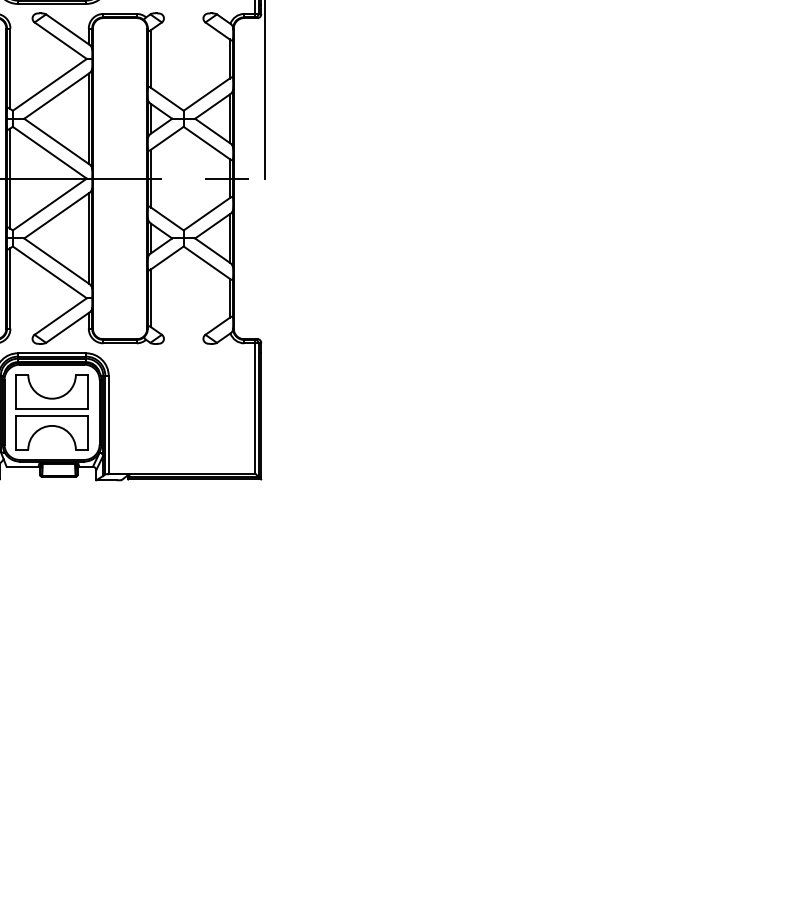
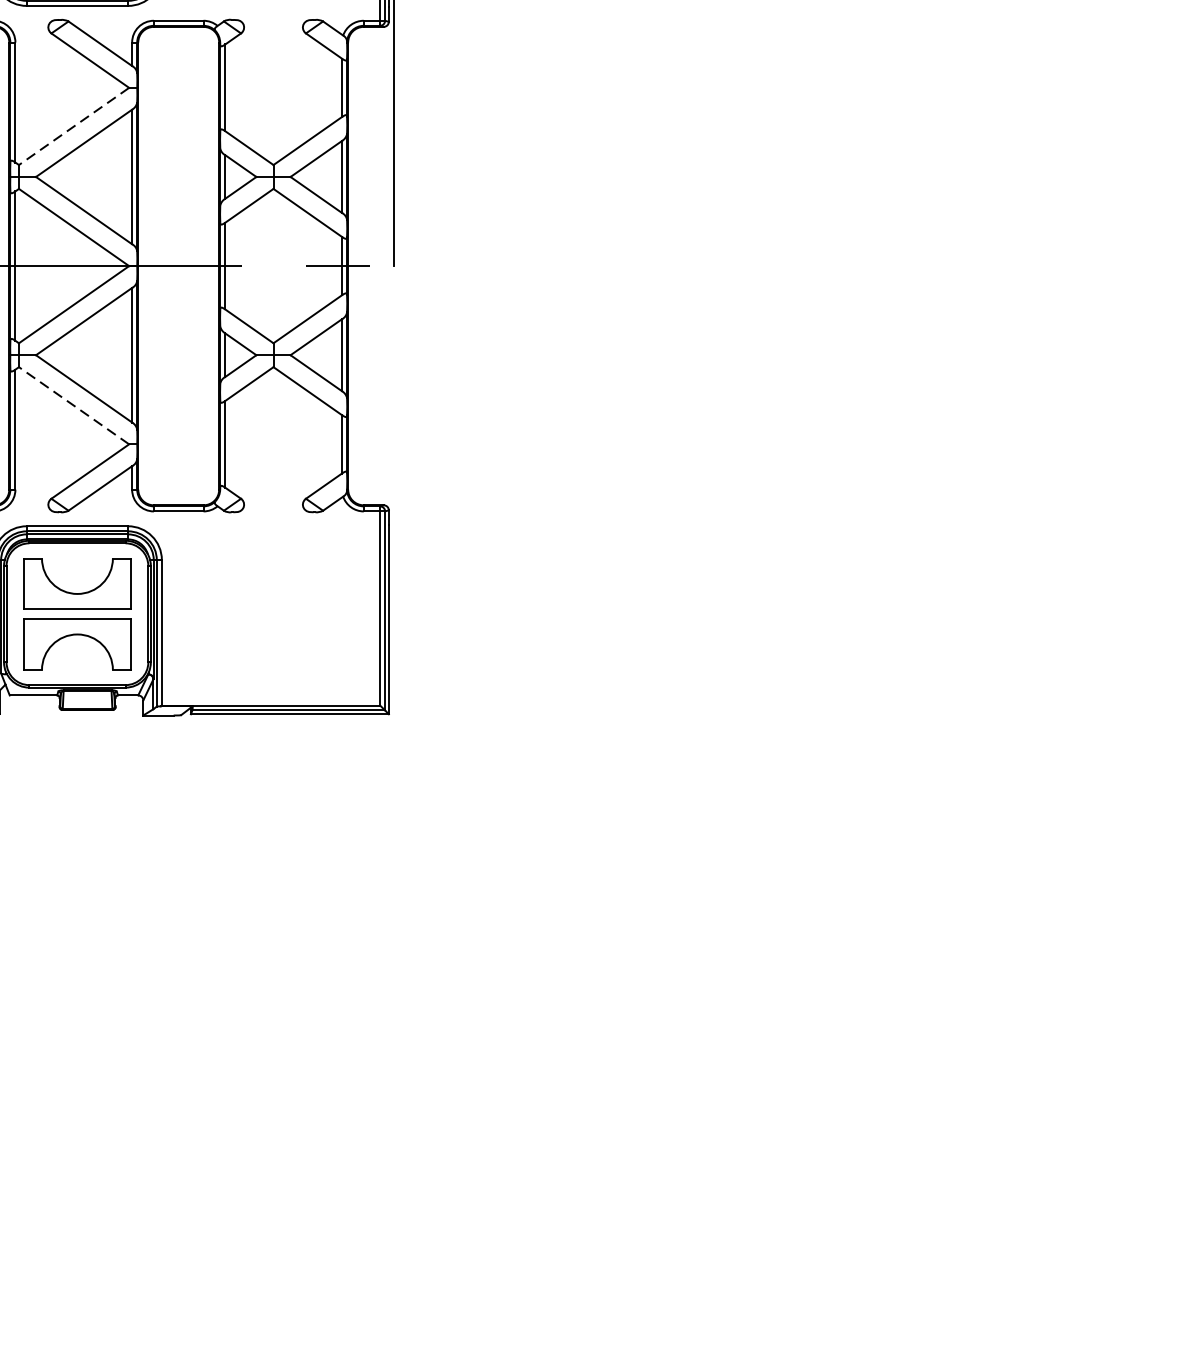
line: (49, 85) -> (73, 127), solid -> dashed
line: (49, 272) -> (73, 405), solid -> dashed

